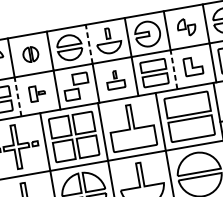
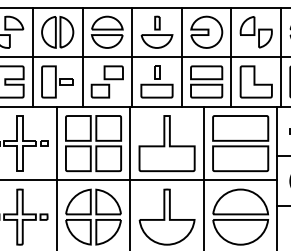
part: (186, 27) -> (255, 32), size x1.43
line: (89, 44) -> (132, 32), dashed -> solid
part: (30, 54) -> (57, 32), size x1.67
part: (192, 66) -> (255, 81), size x1.43
line: (173, 69) -> (231, 81), dashed -> solid
part: (115, 79) -> (156, 81), size x1.43
part: (37, 93) -> (57, 81), size x1.67
line: (17, 96) -> (32, 81), dashed -> solid

